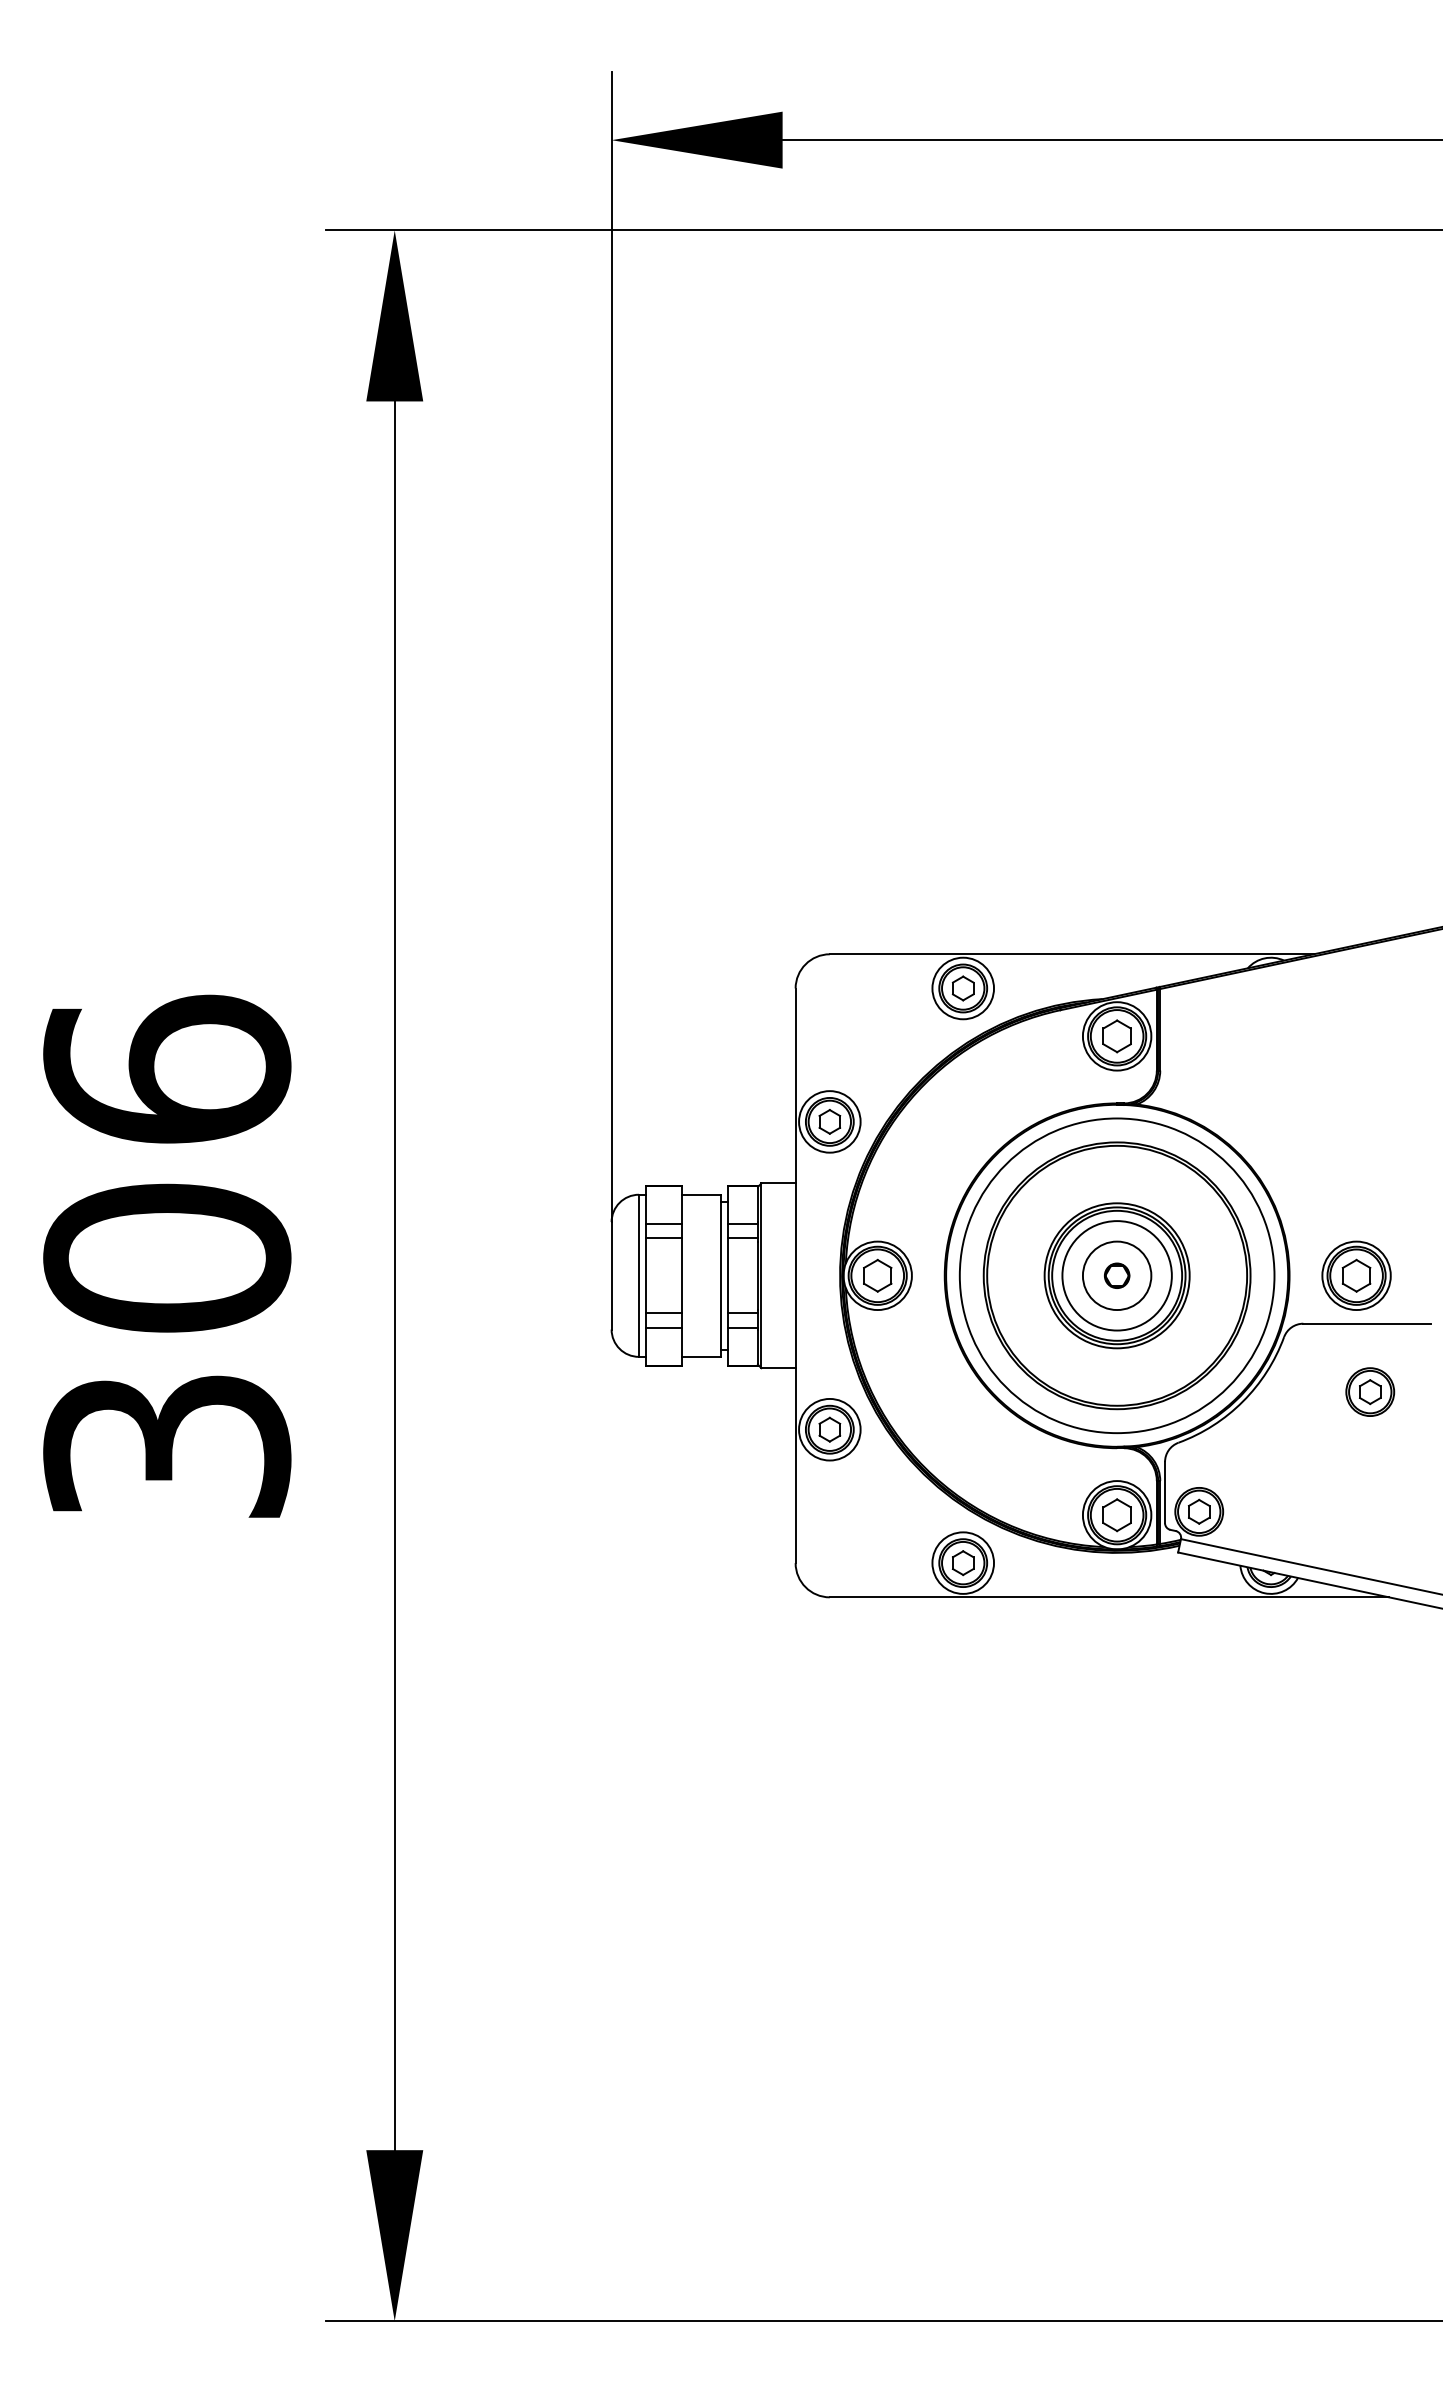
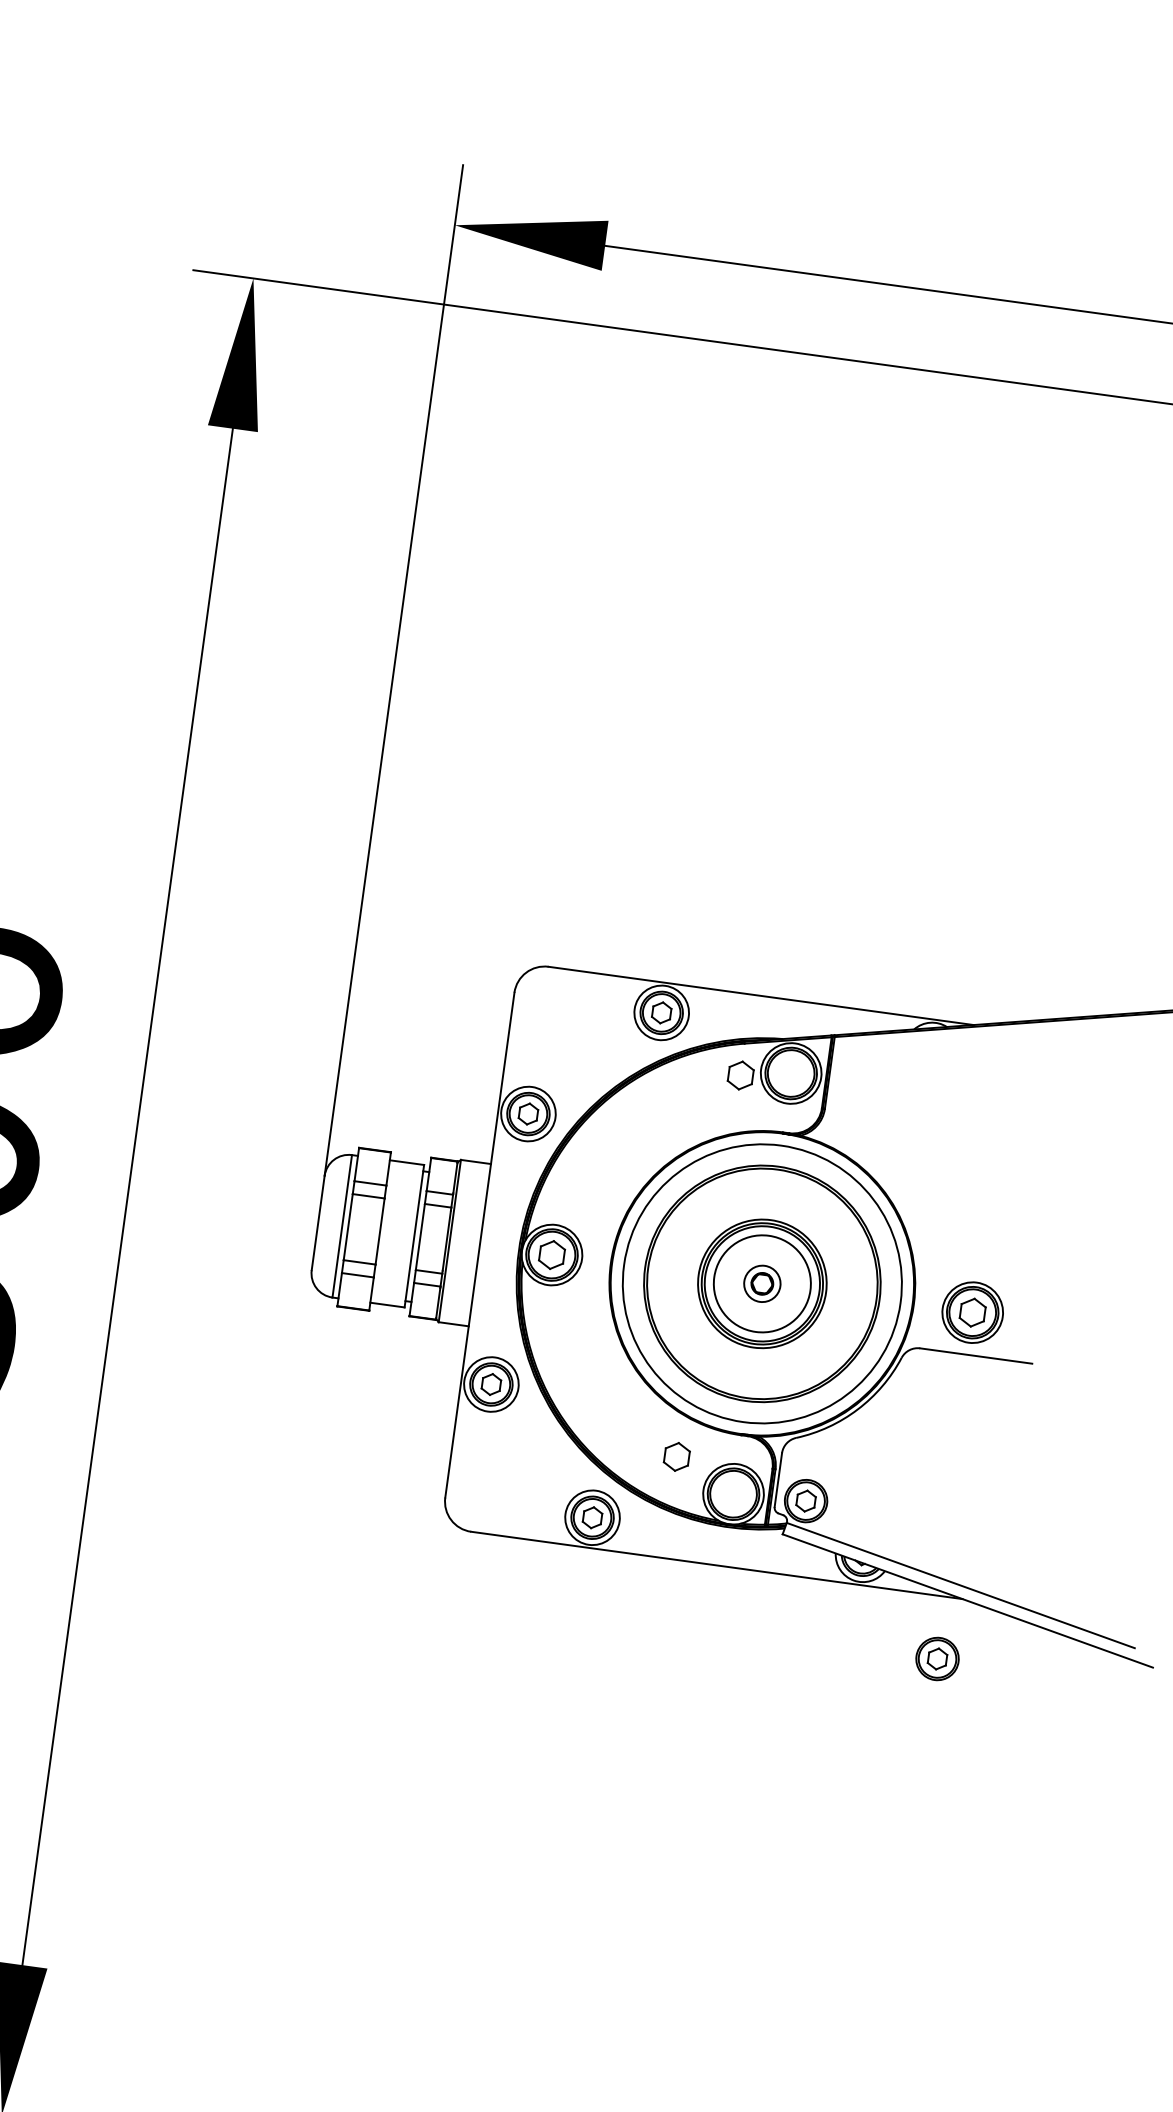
part: (1116, 1036) -> (740, 1075), moved
circle: (1116, 1275) -> (761, 1283), size x0.6
part: (1370, 1391) -> (937, 1658), moved
part: (1116, 1515) -> (676, 1457), moved

